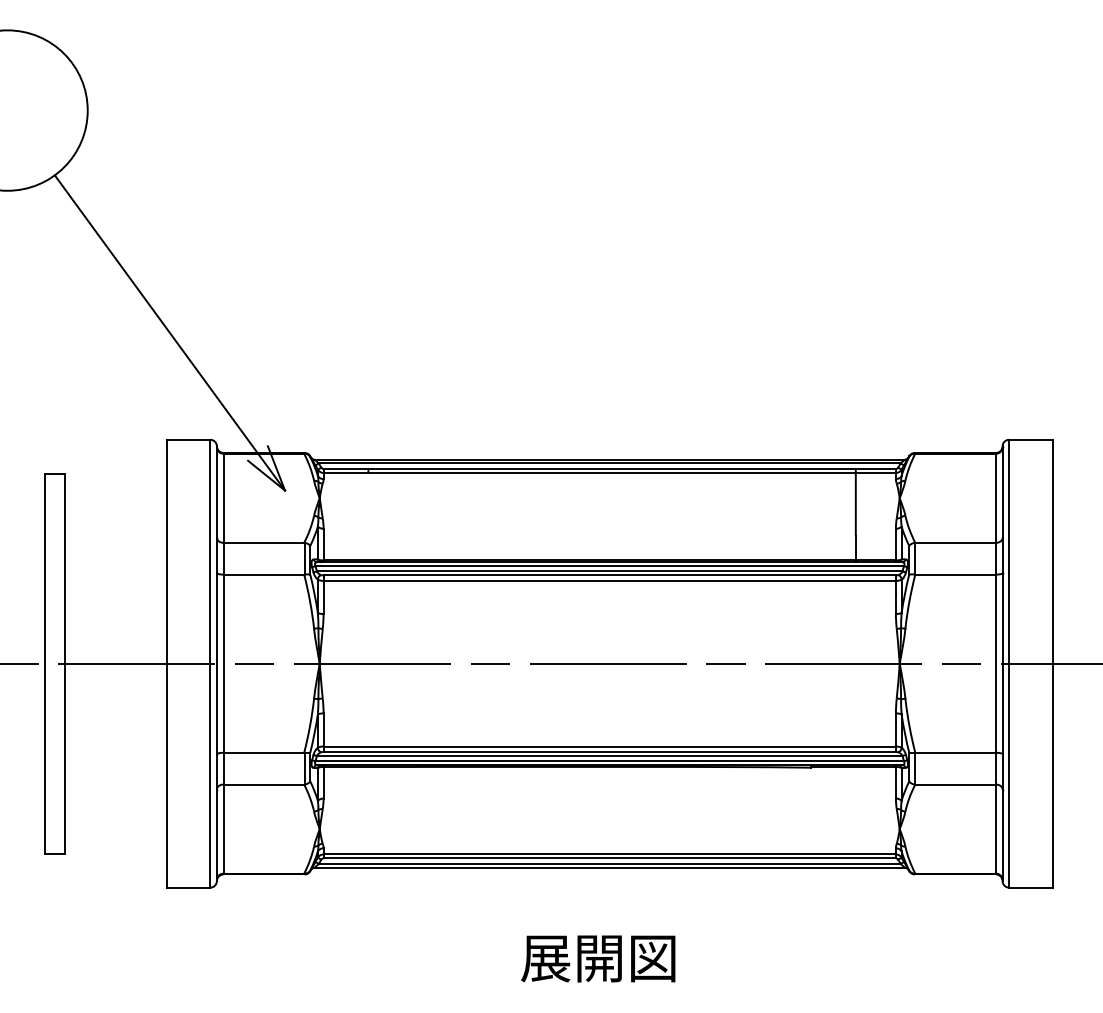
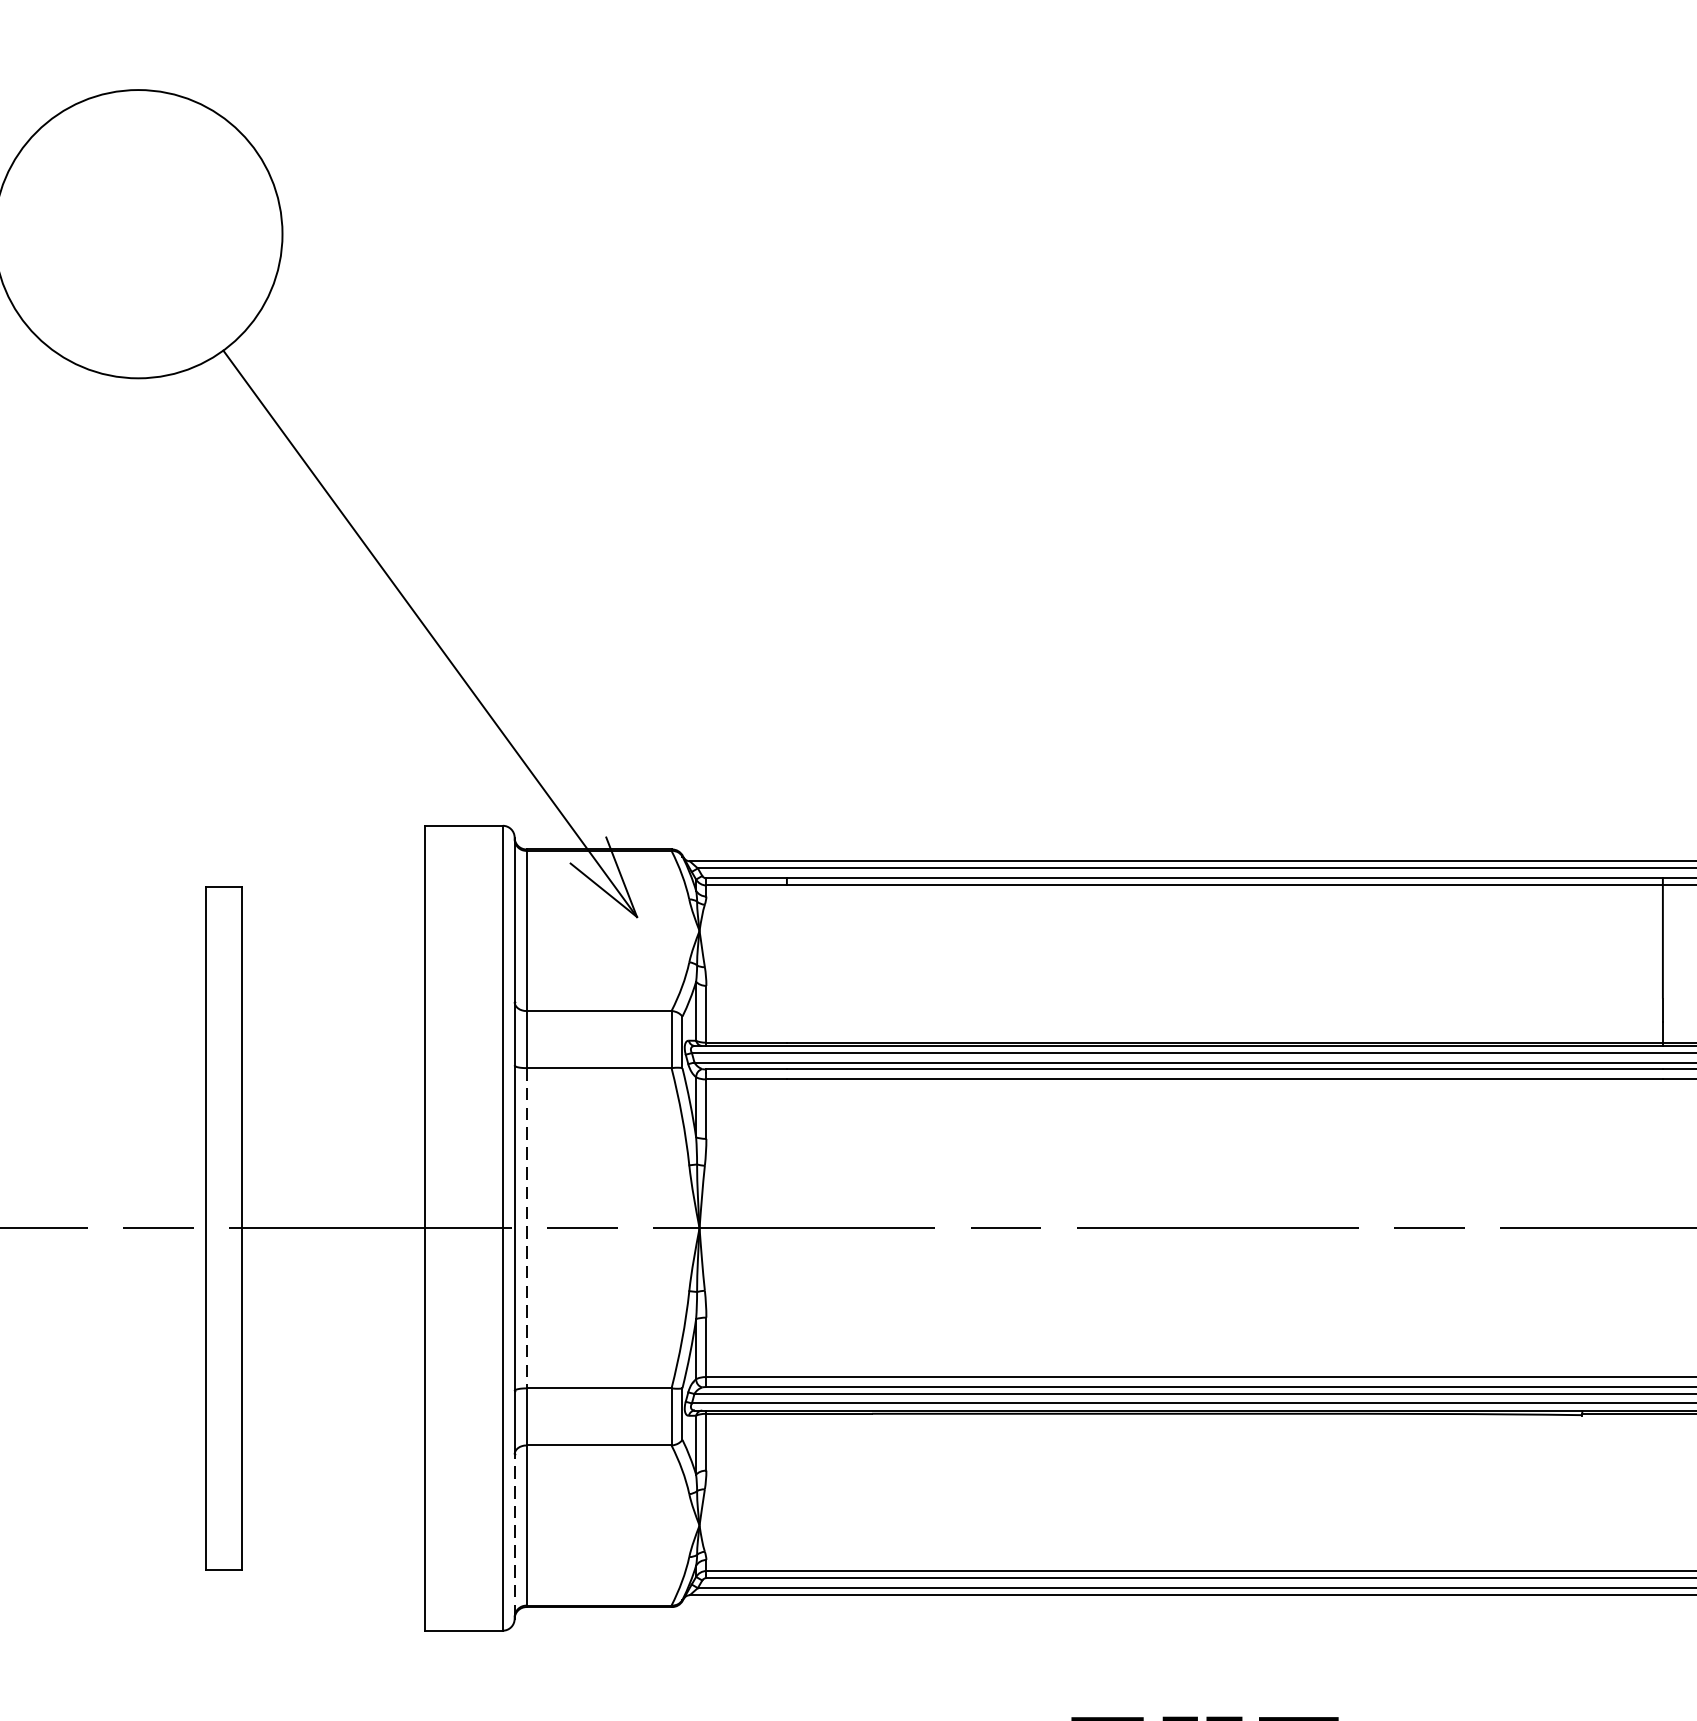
line: (223, 664) -> (526, 1229), solid -> dashed
line: (216, 834) -> (513, 1535), solid -> dashed

